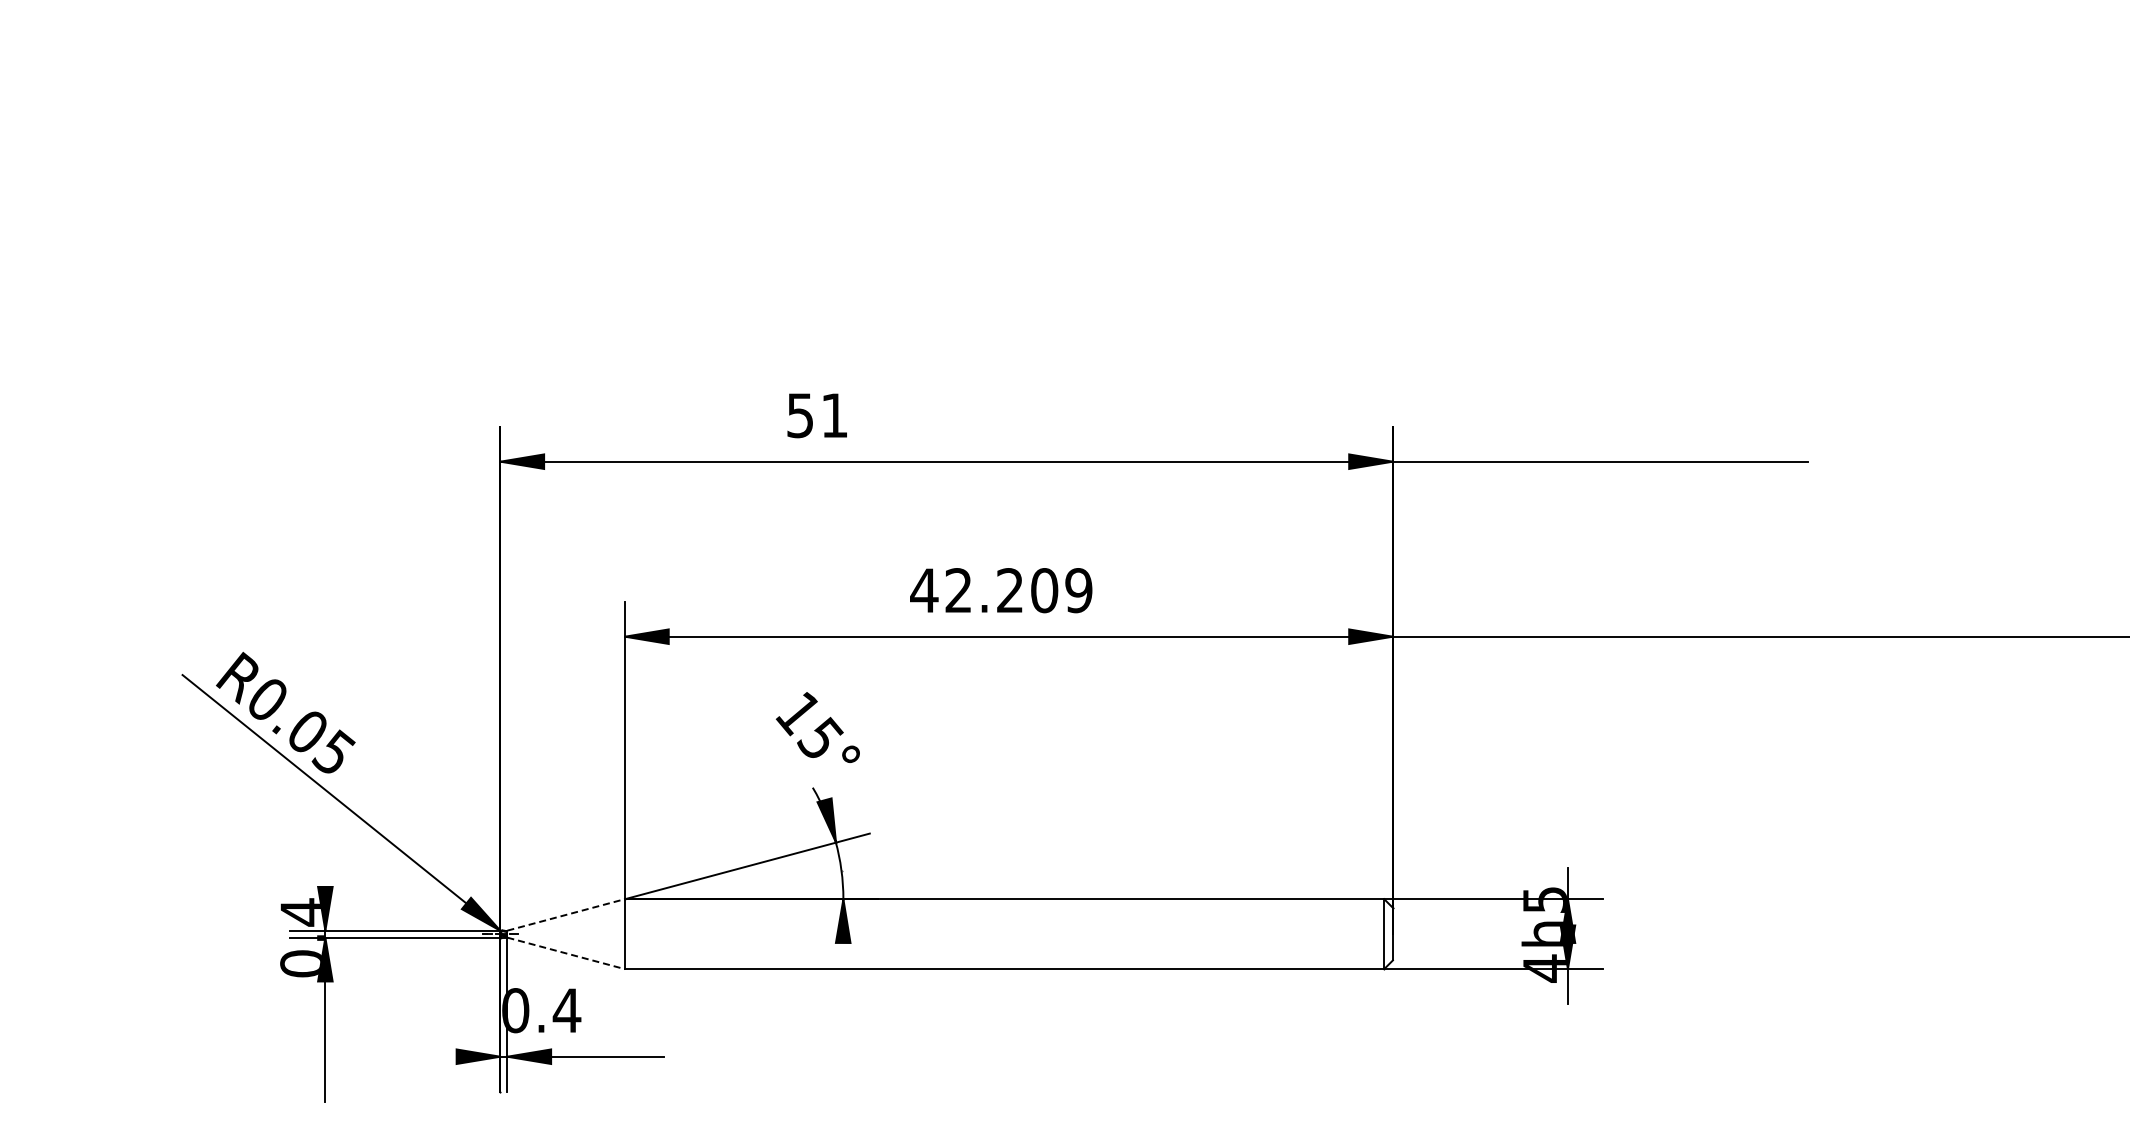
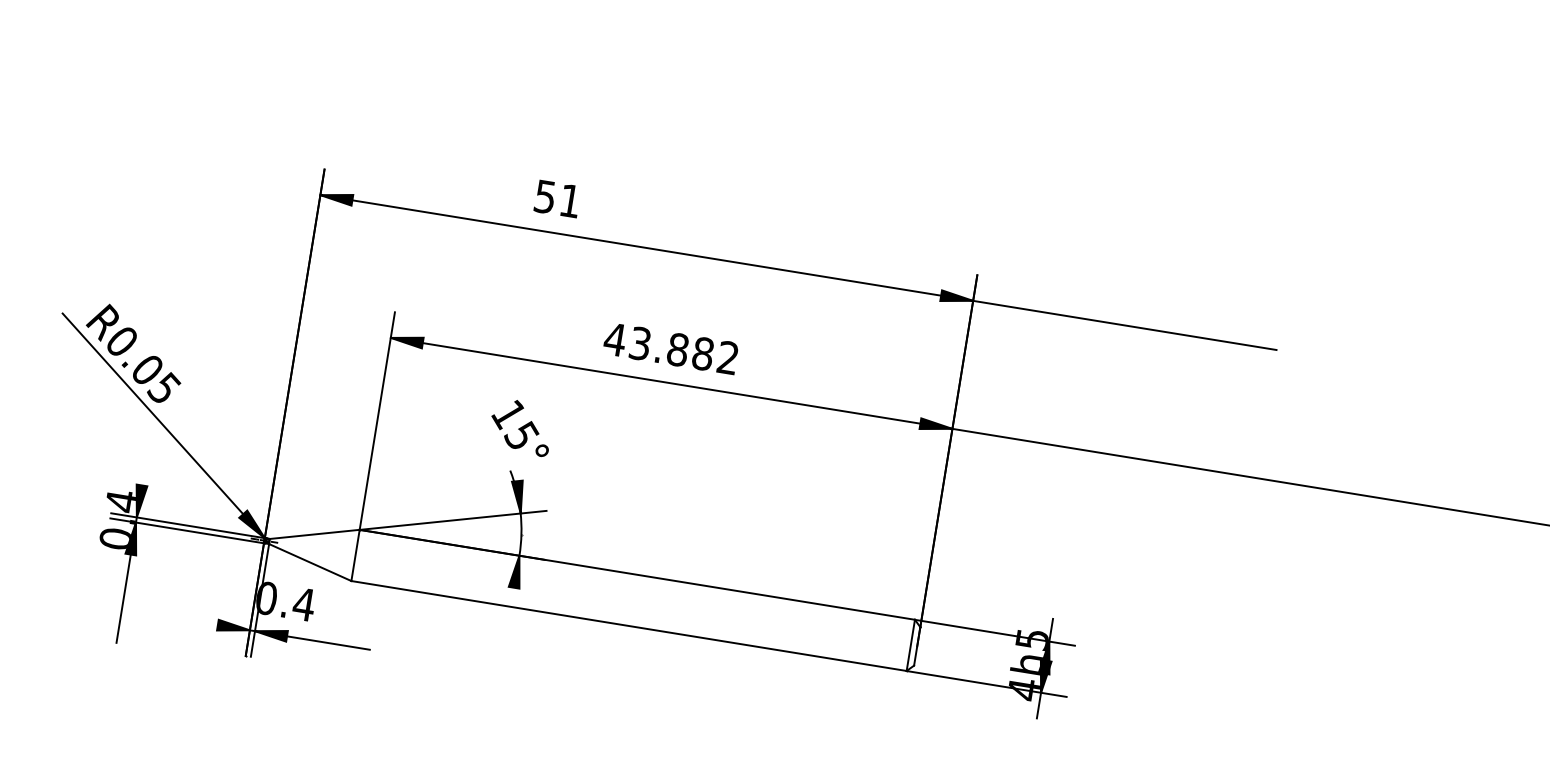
text: (1018, 590) -> (684, 350), 42.209 -> 43.882
line: (566, 914) -> (315, 534), dashed -> solid
line: (566, 953) -> (310, 562), dashed -> solid

